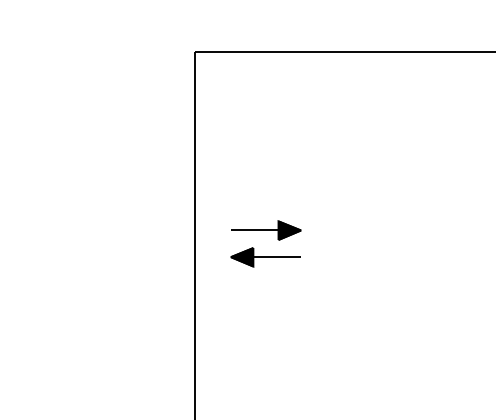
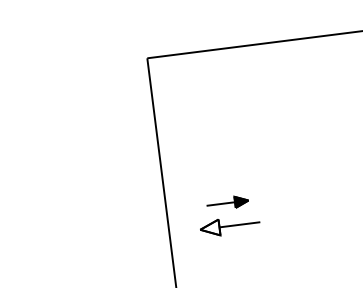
part: (266, 230) -> (227, 203), size x0.7
fill: (241, 257) -> (209, 228), removed

